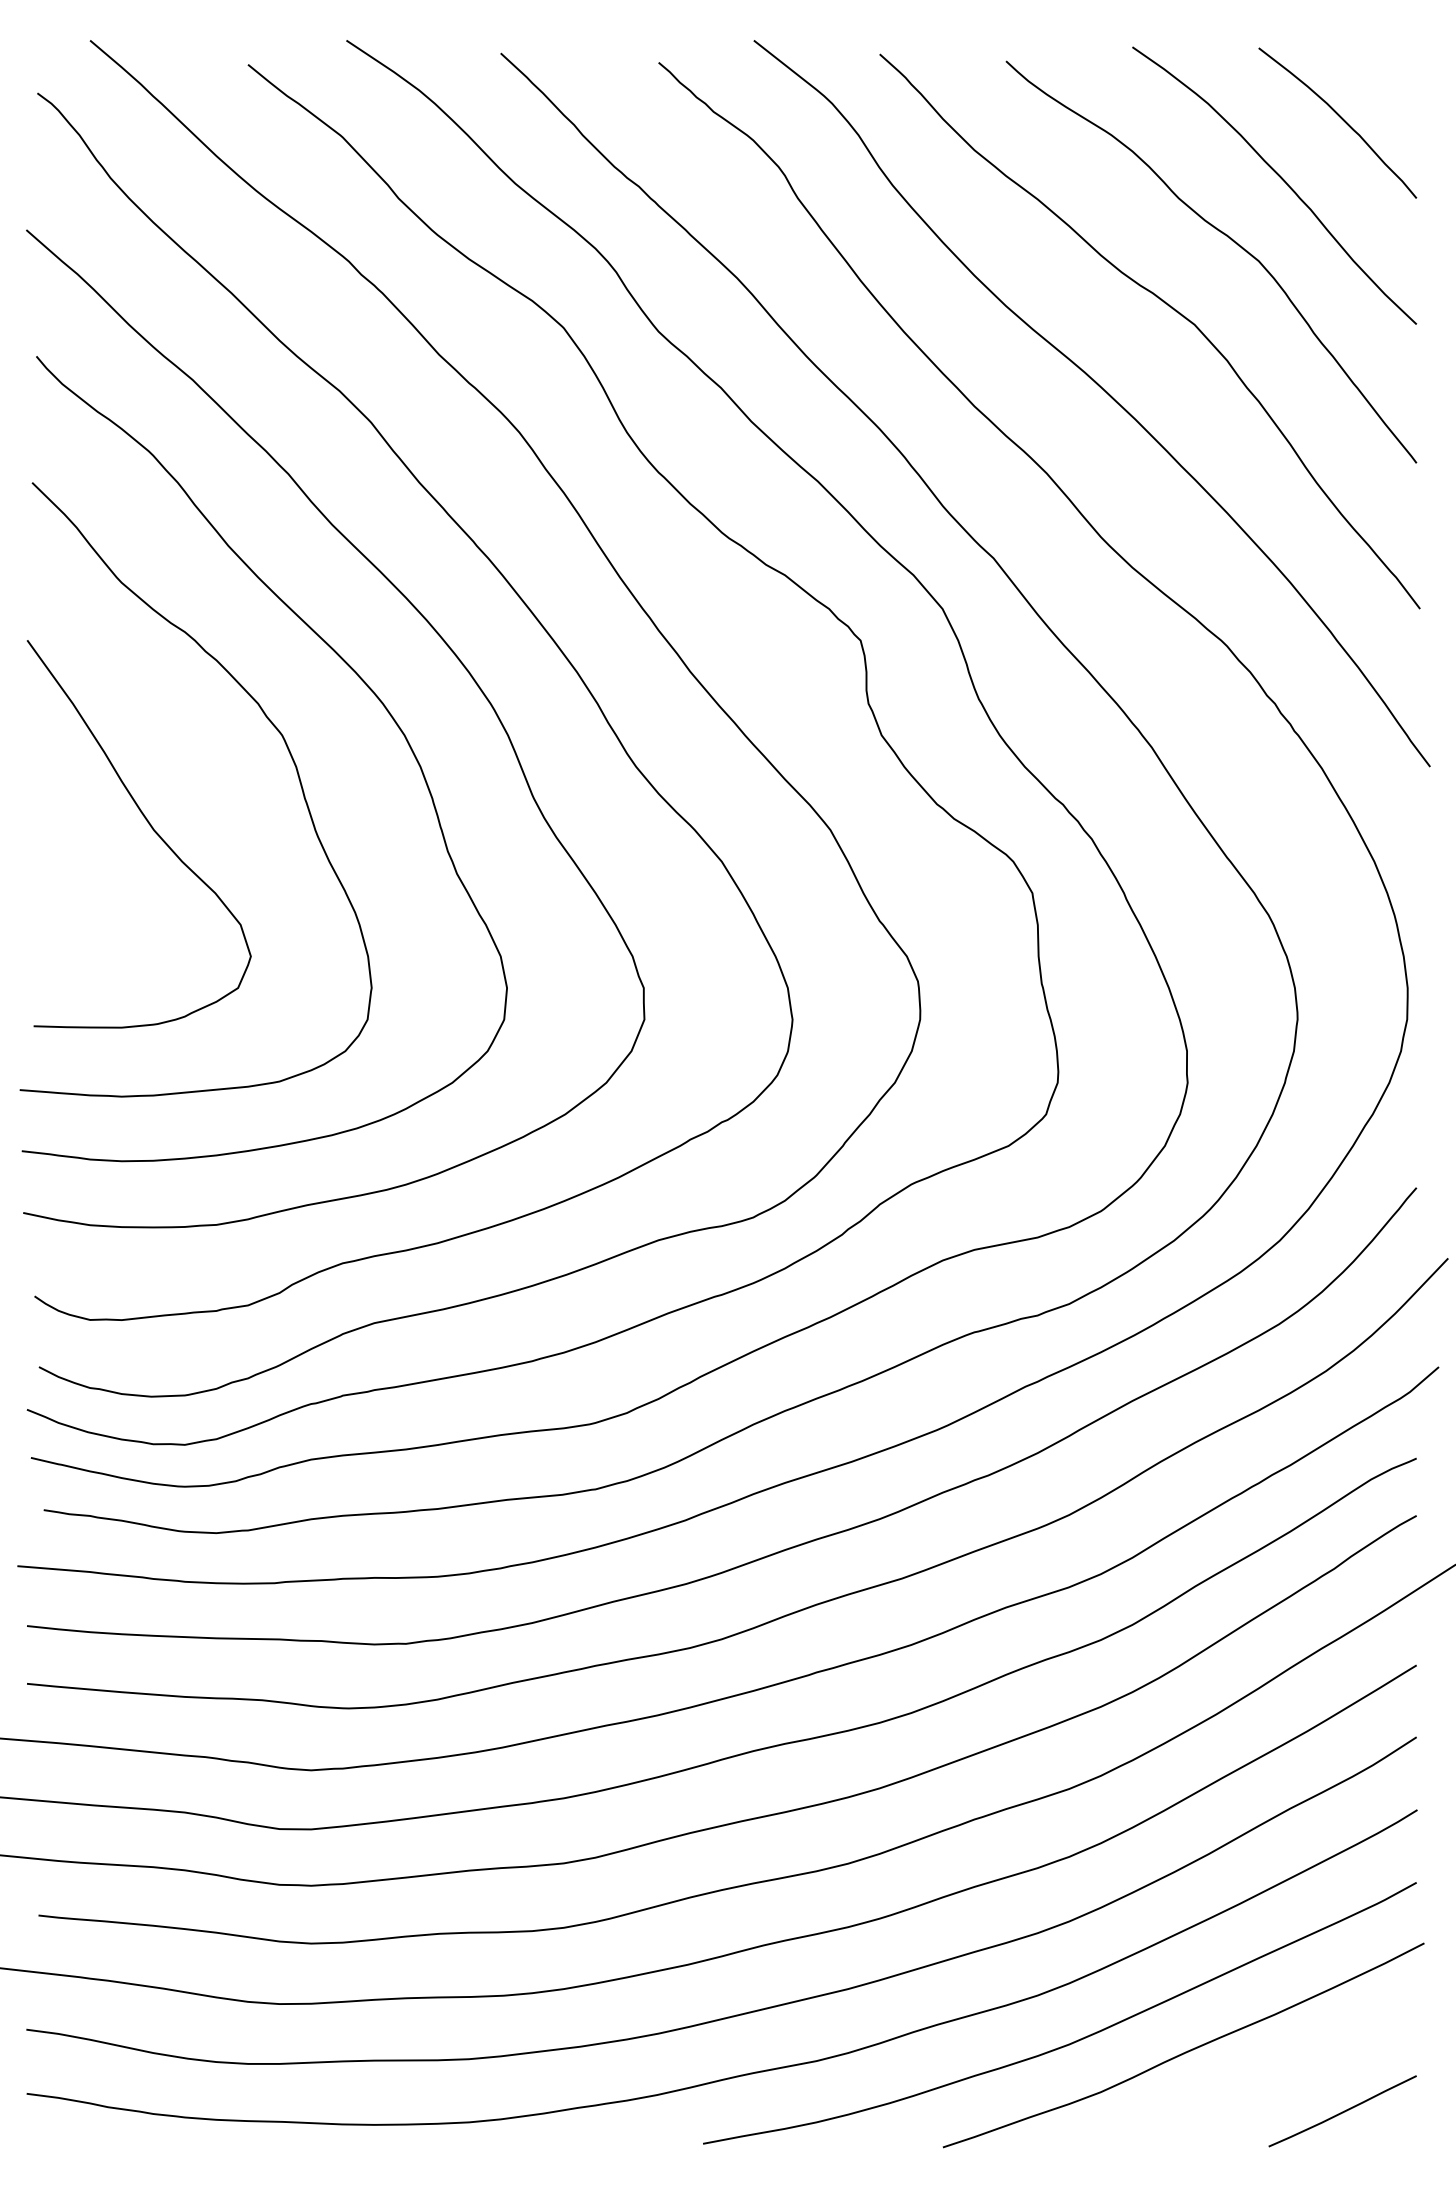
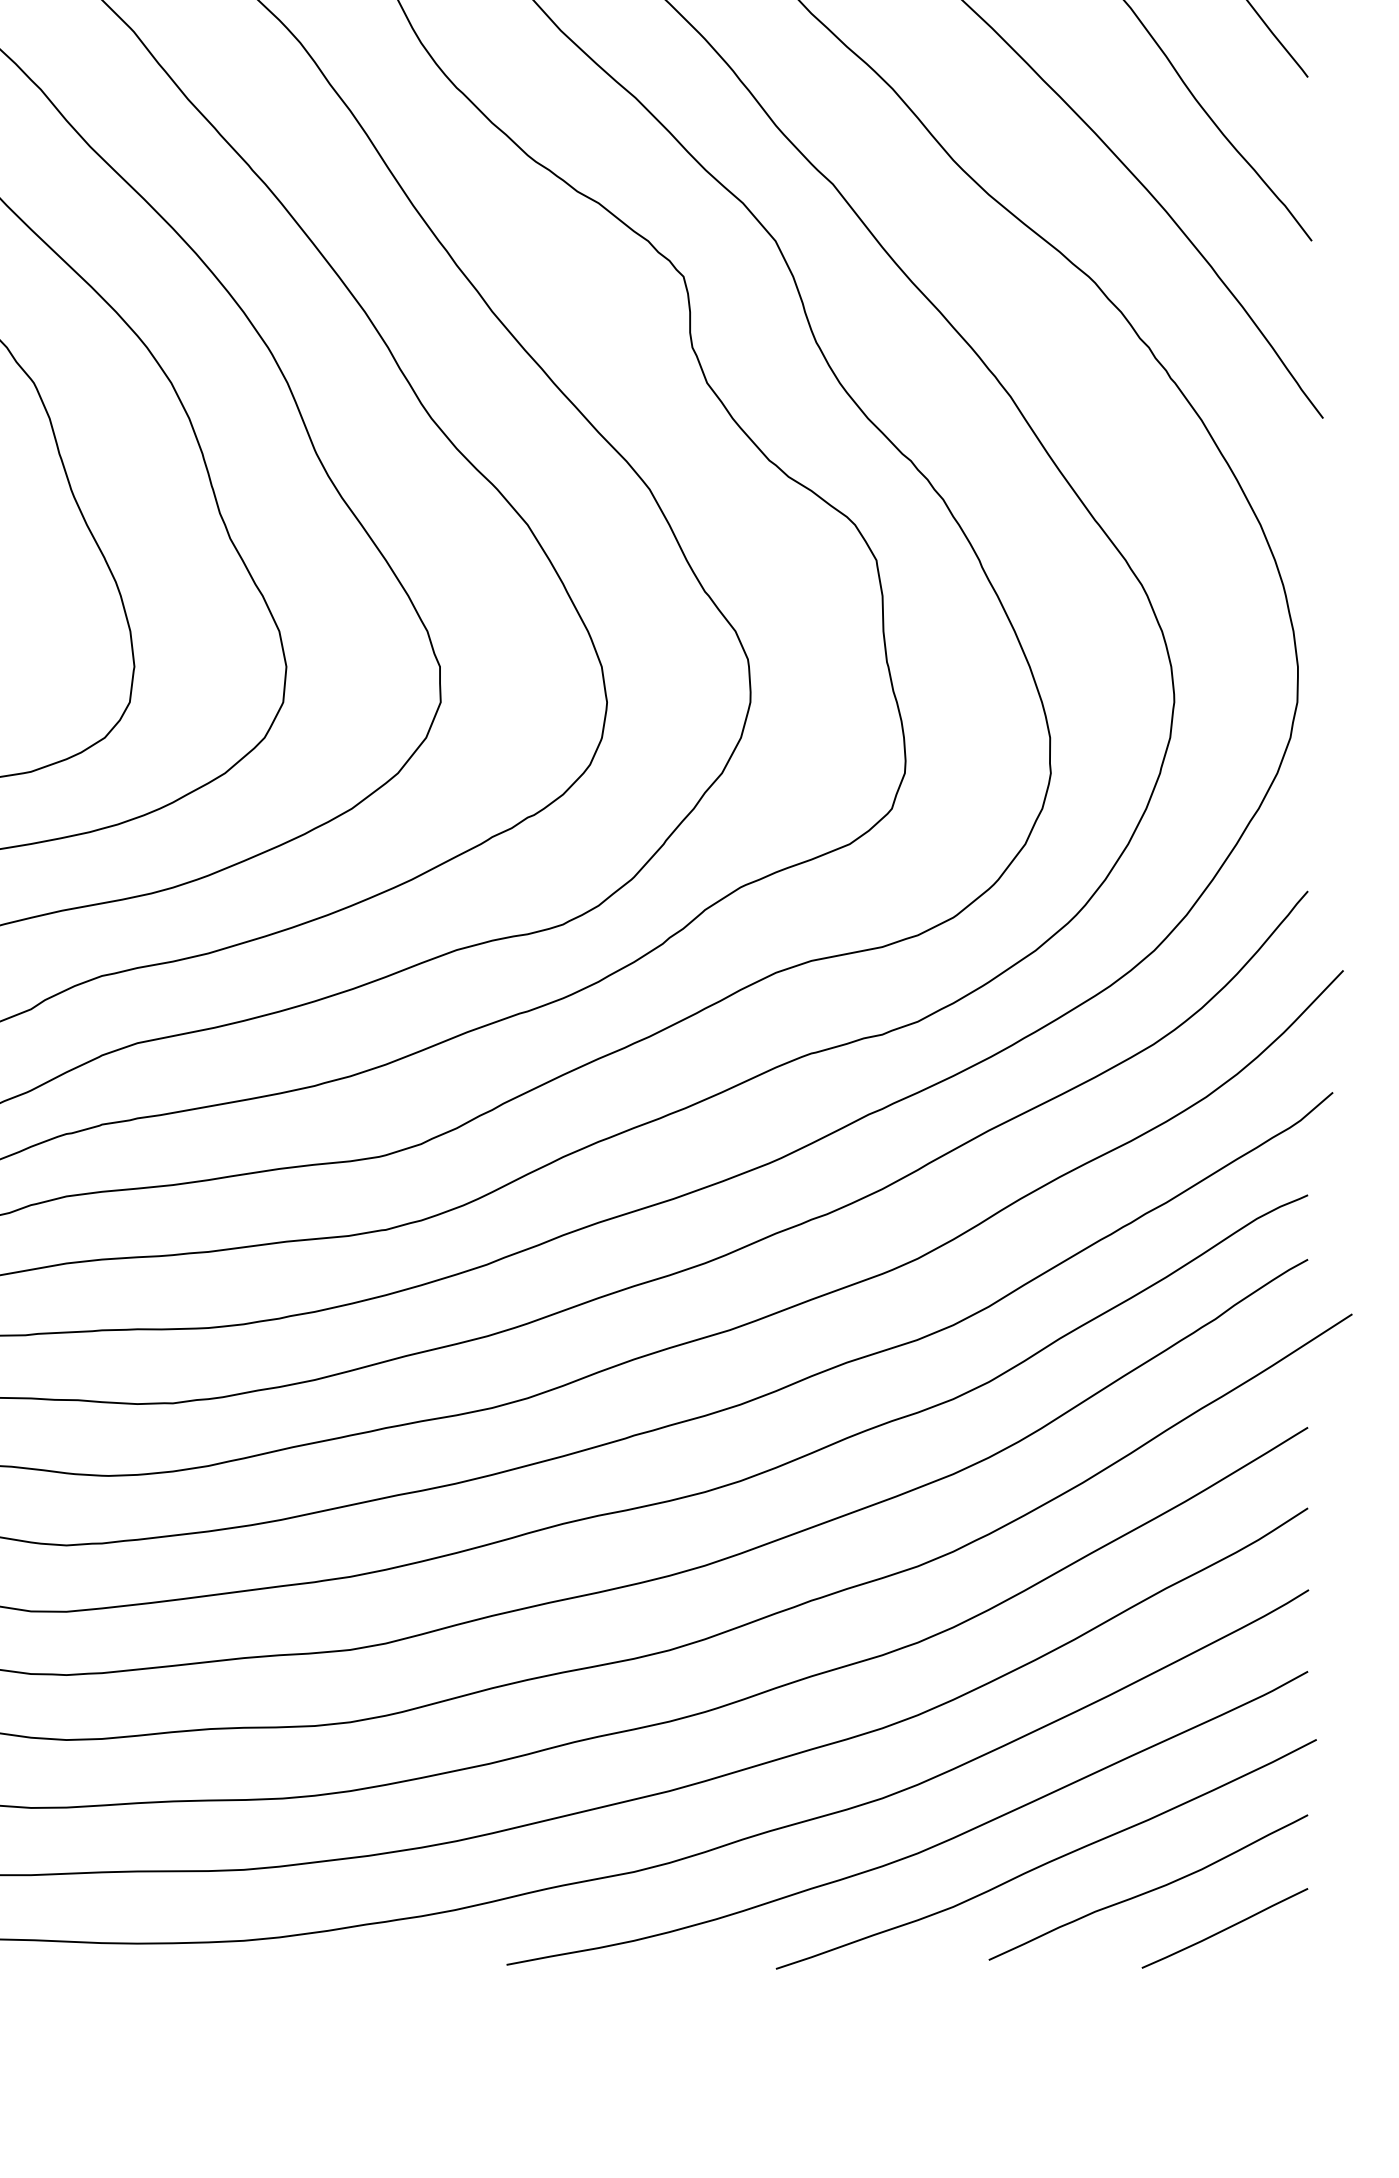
curve: (1274, 2077) -> (1148, 1890), added

